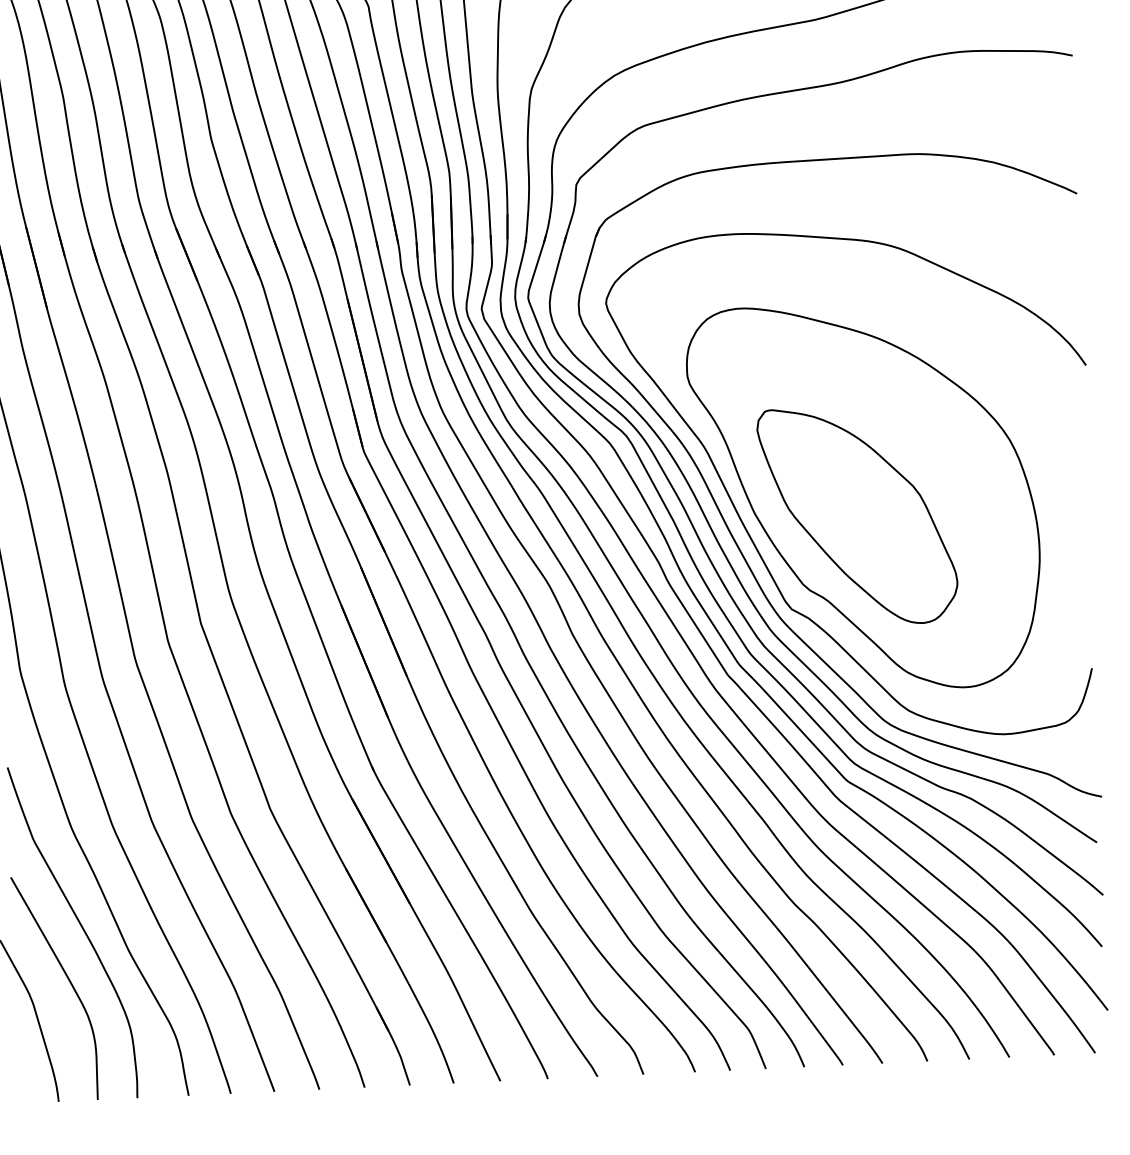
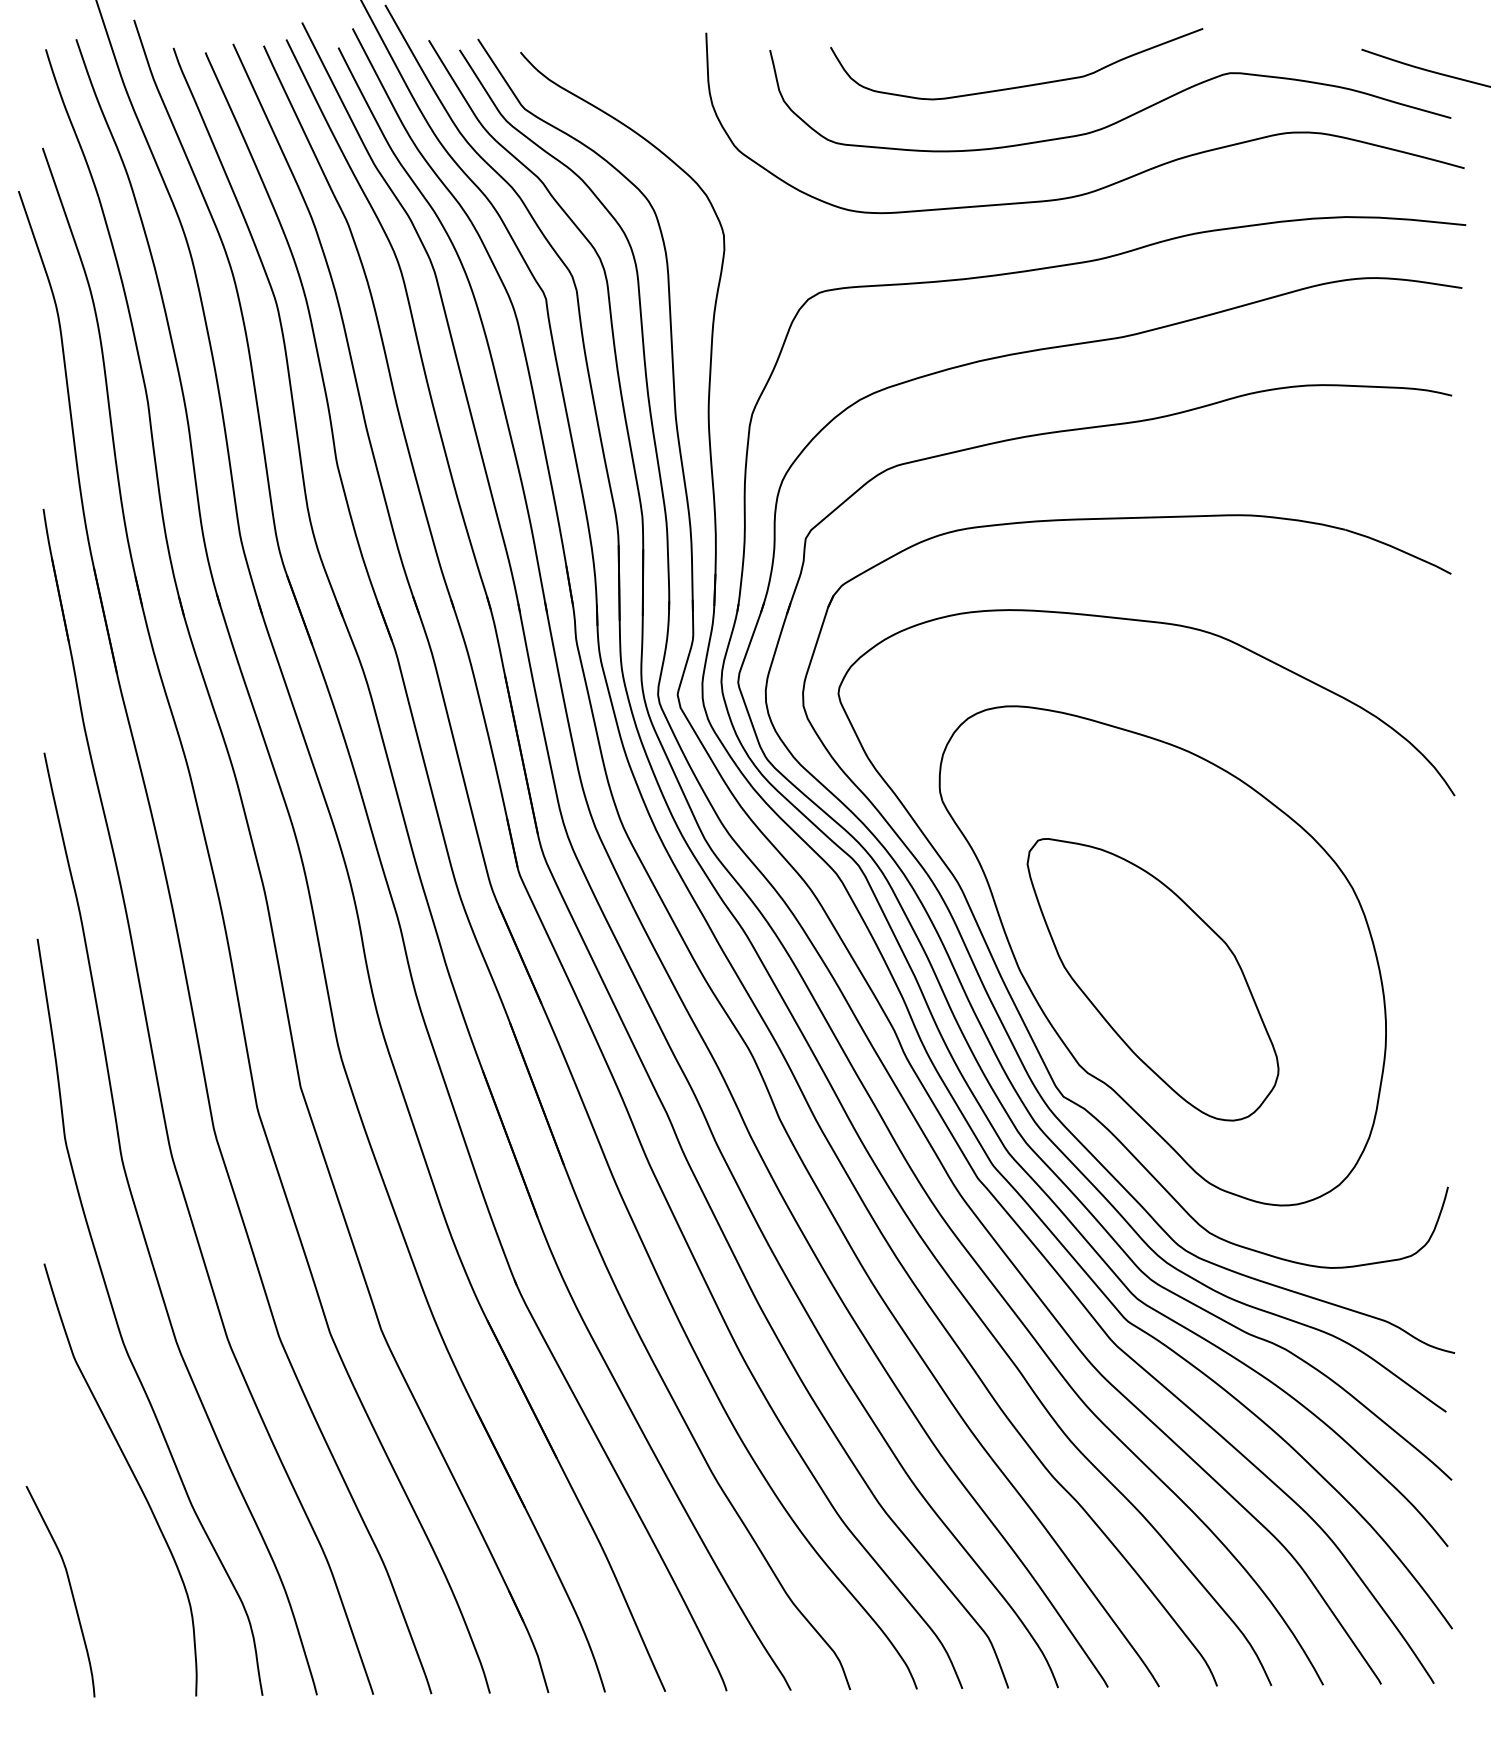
curve: (68, 979) -> (112, 1540), removed

